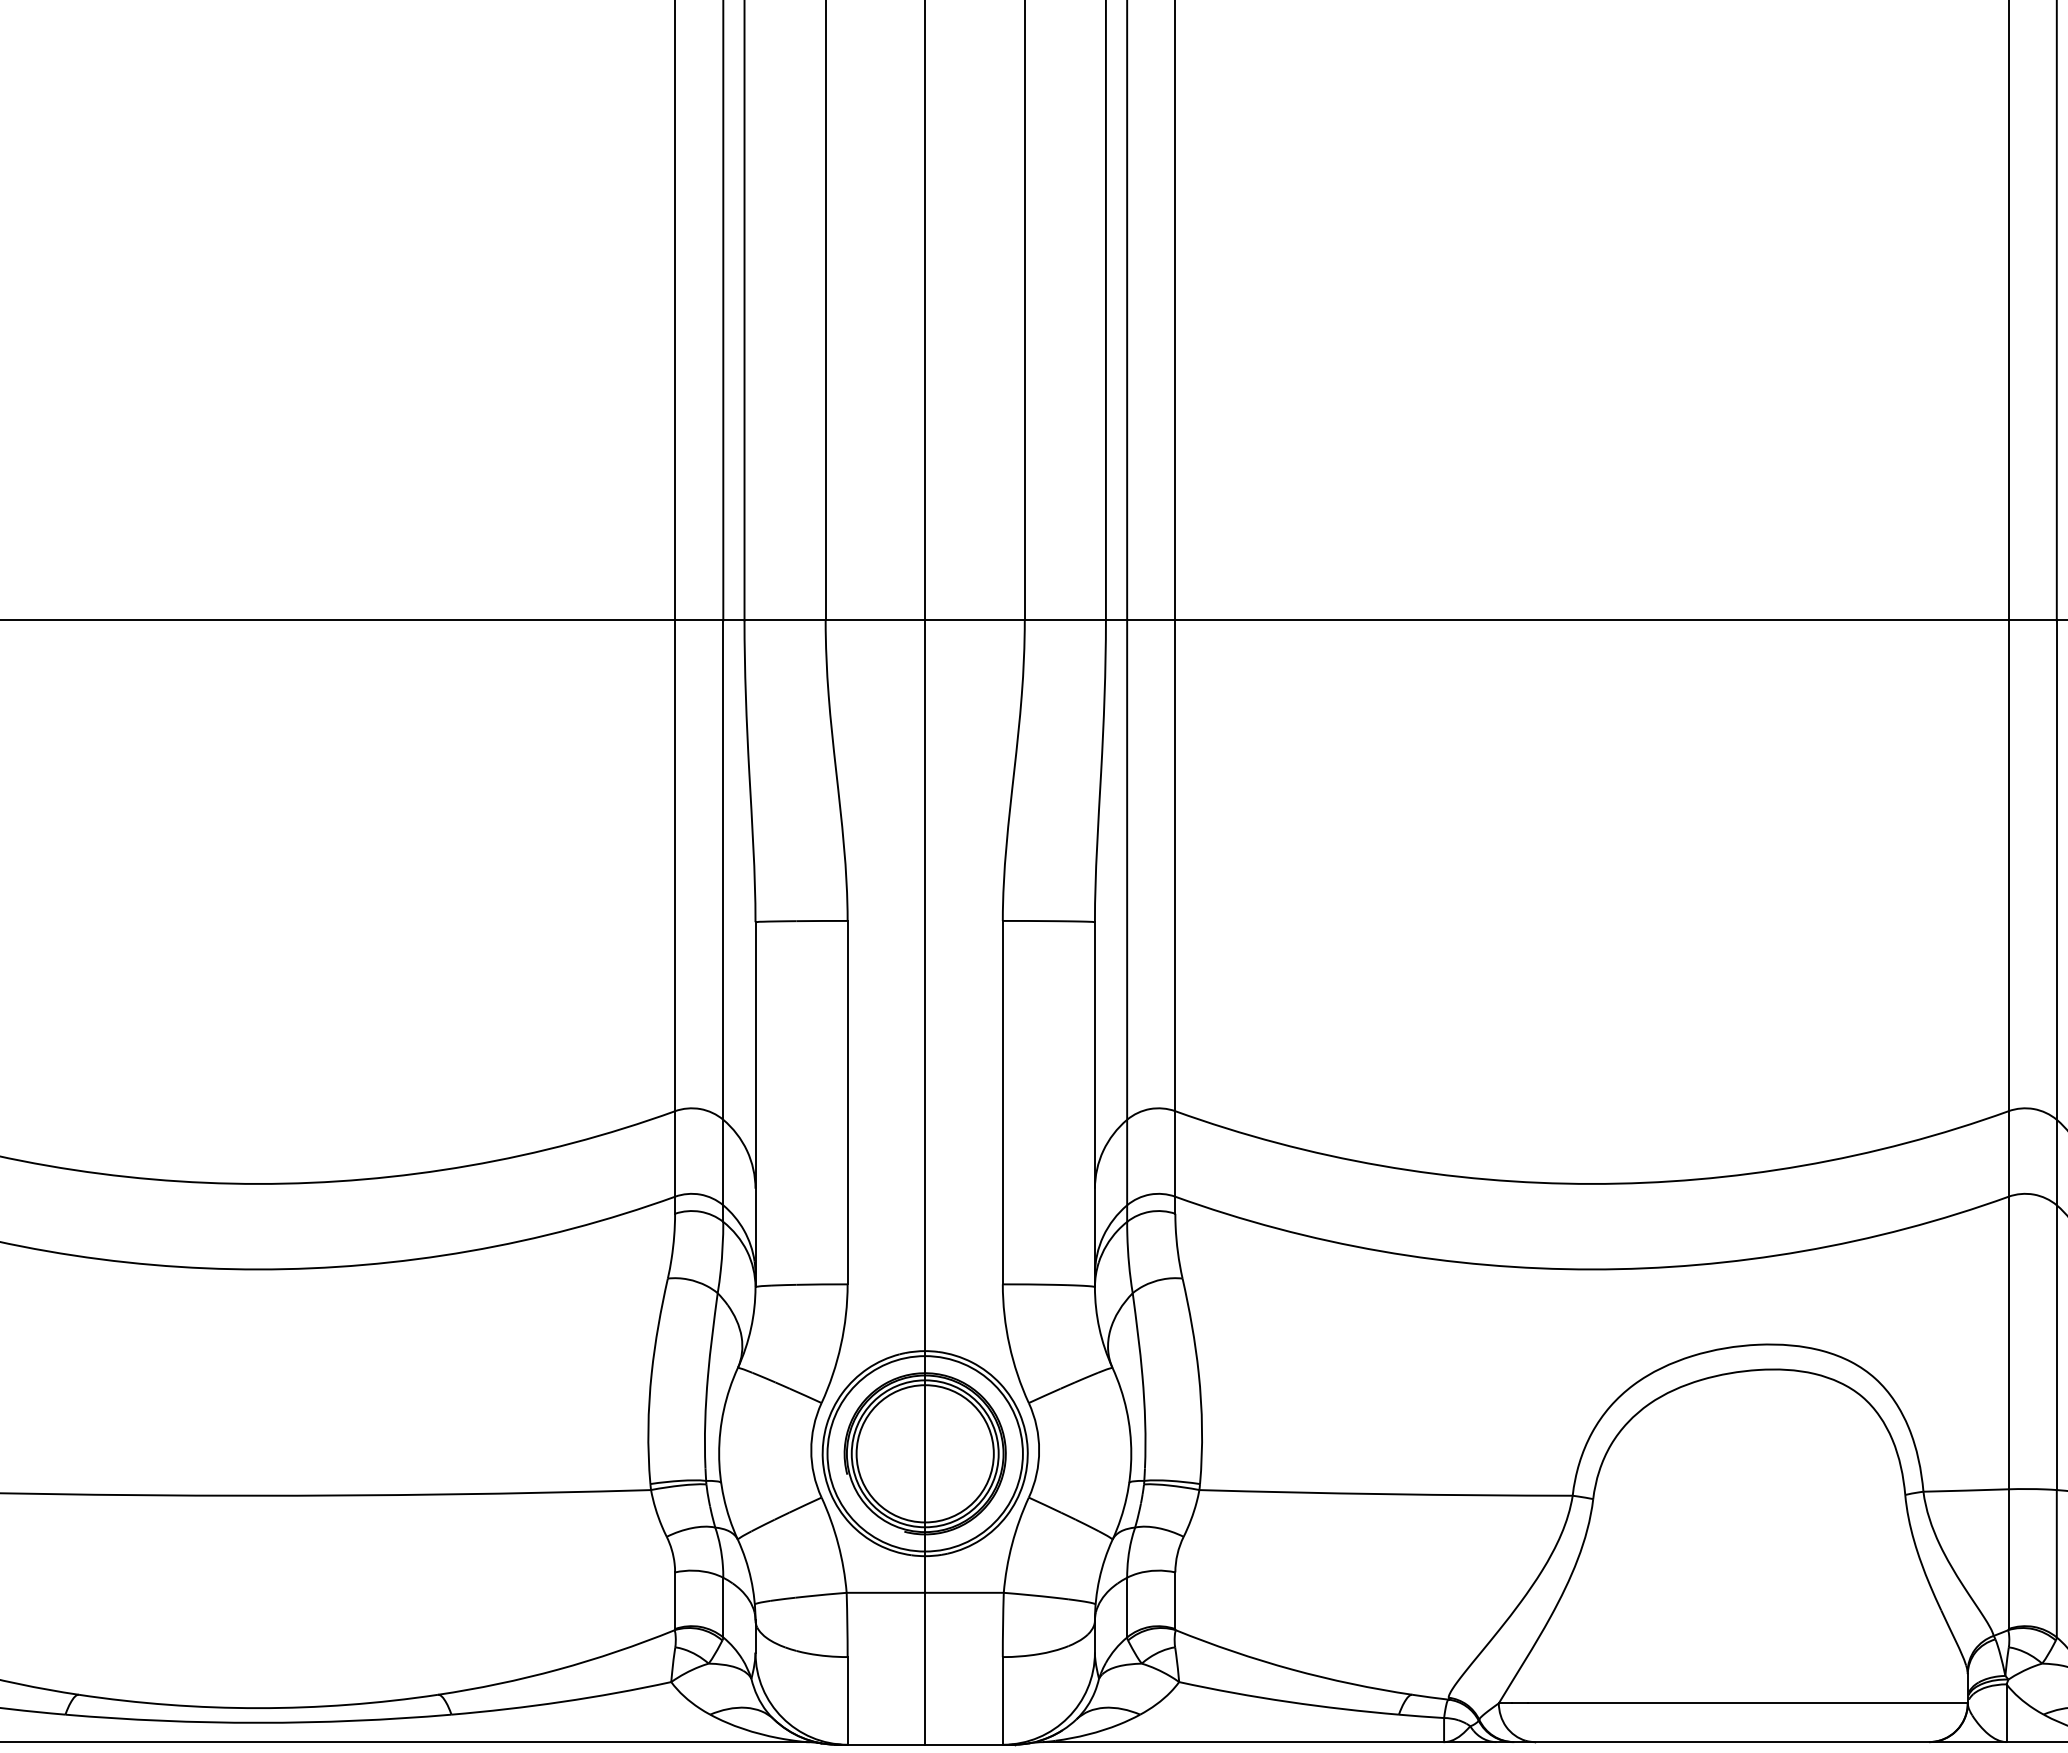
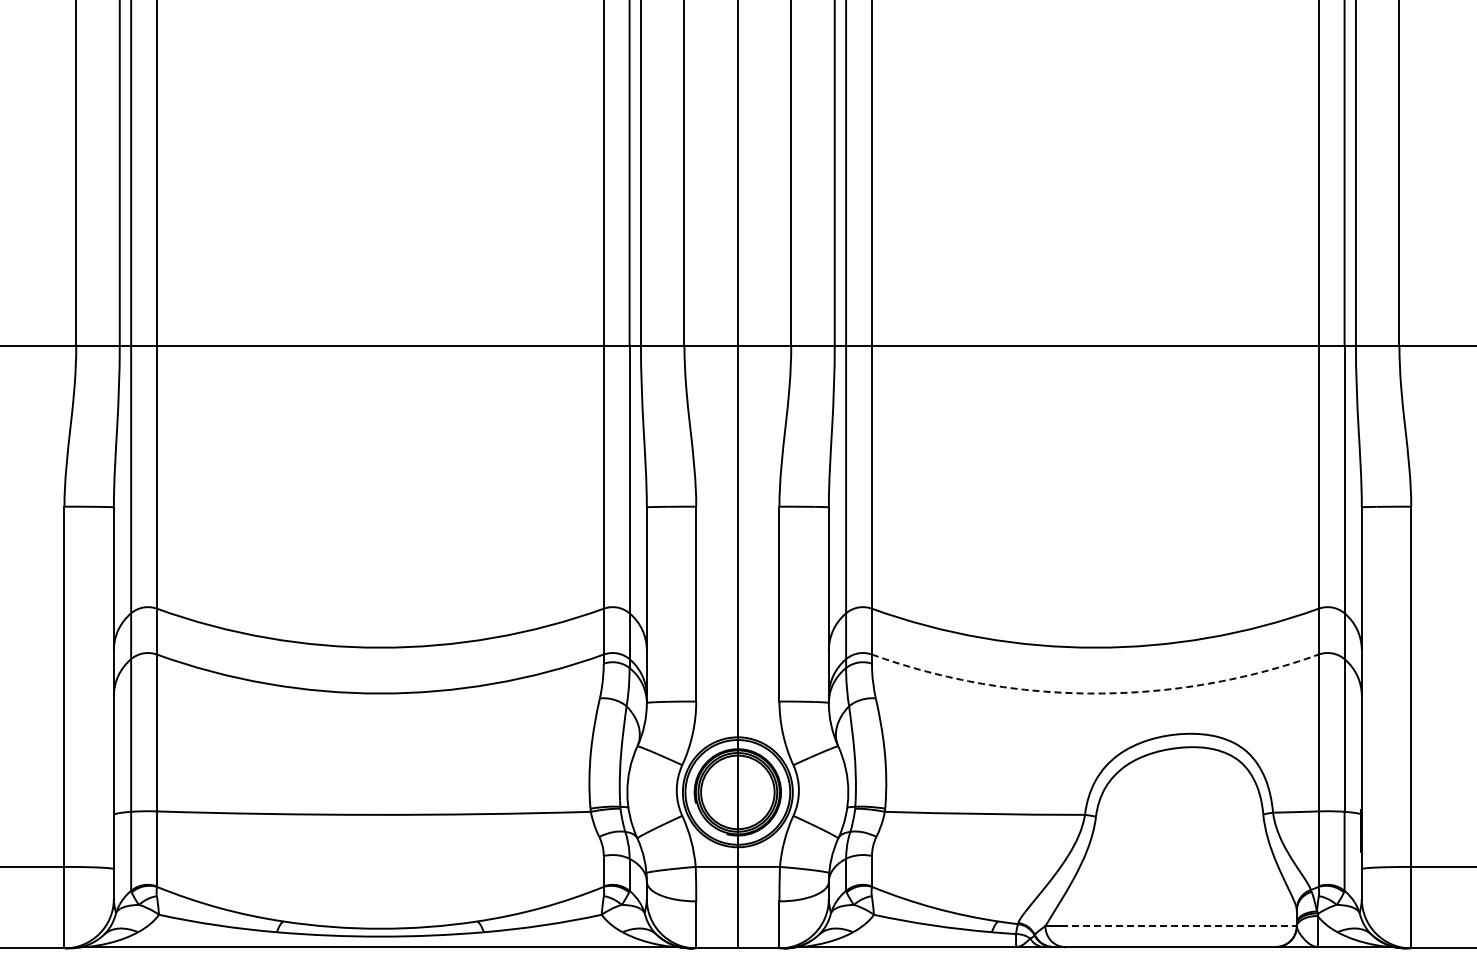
arc: (1592, 1269) -> (1095, 693), solid -> dashed
line: (1747, 1703) -> (1178, 926), solid -> dashed

